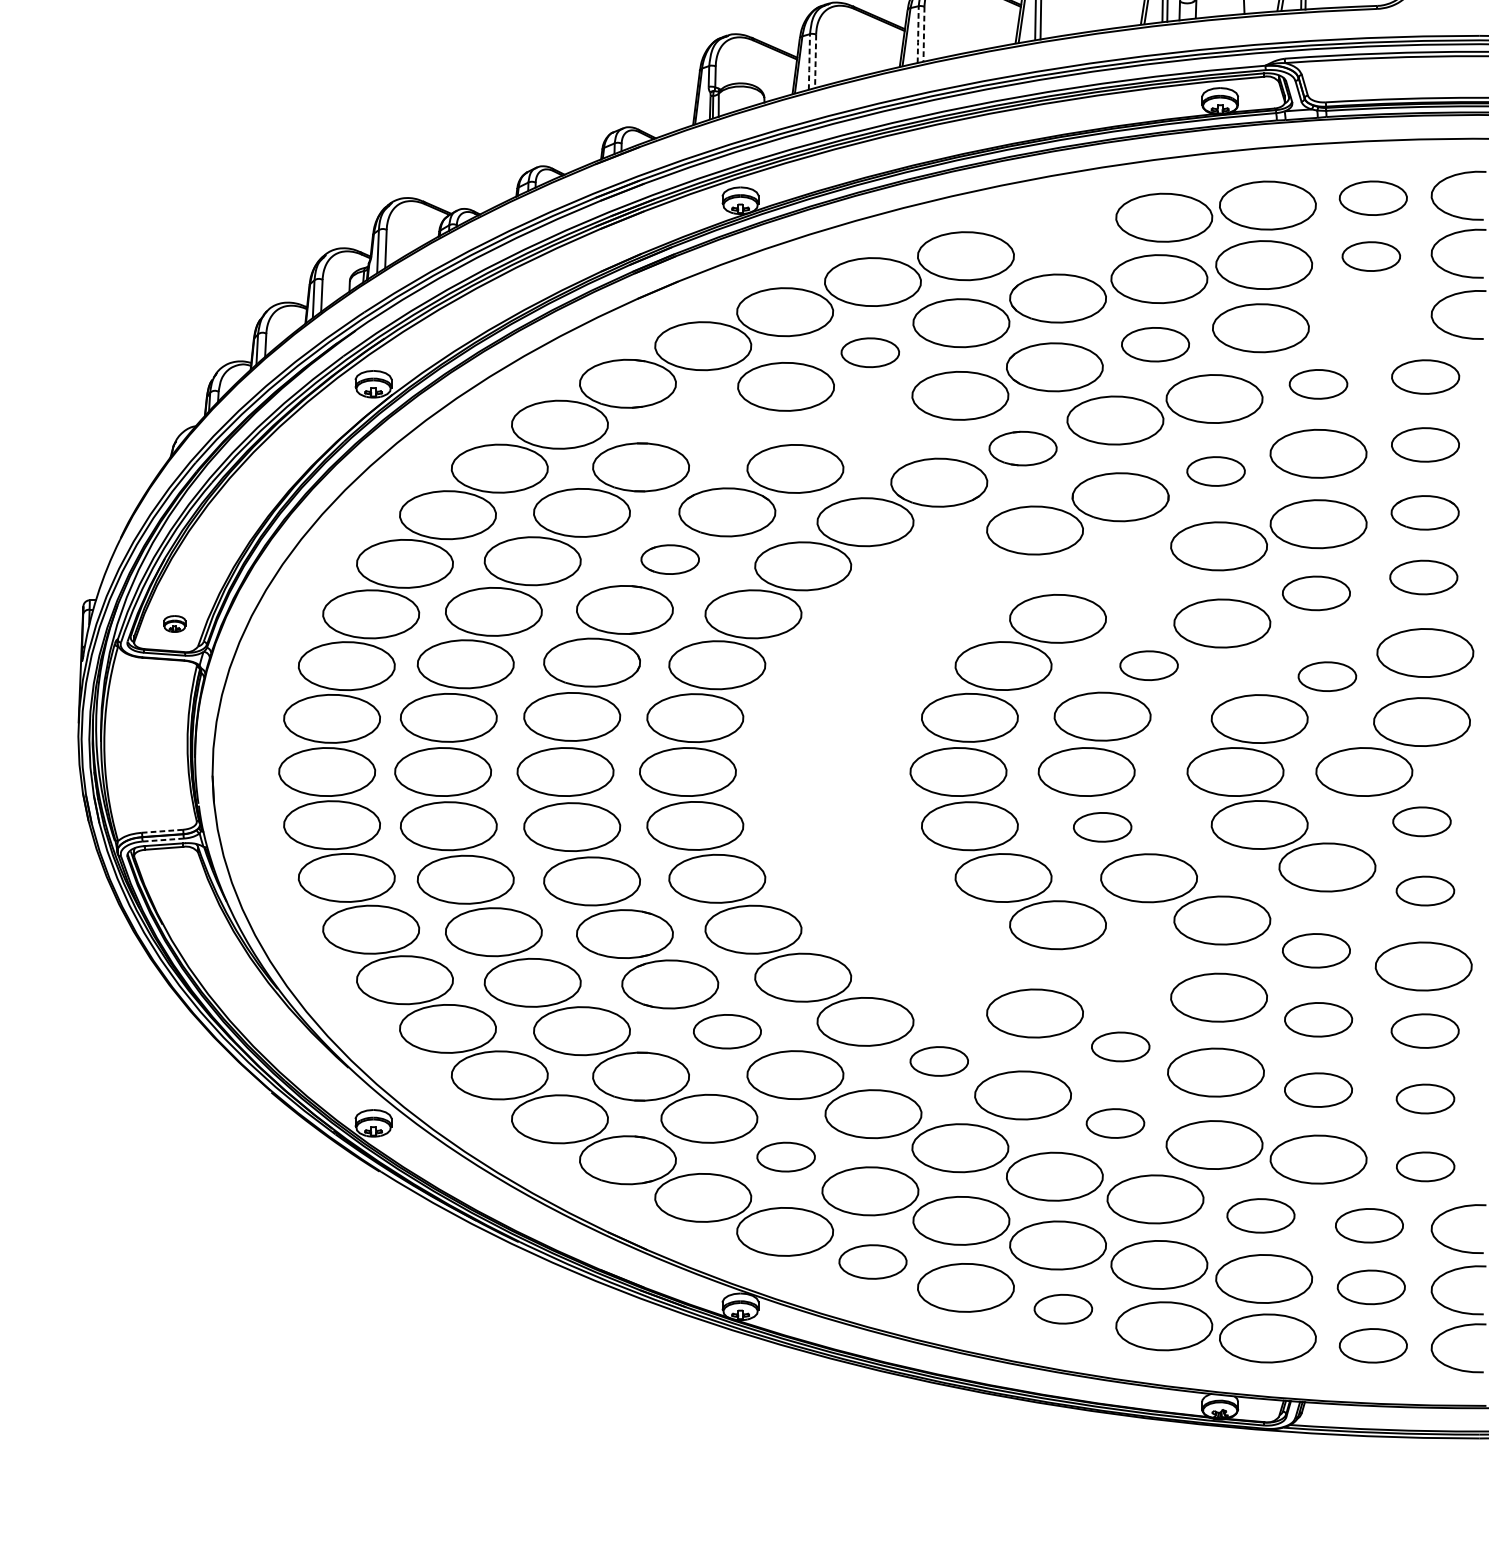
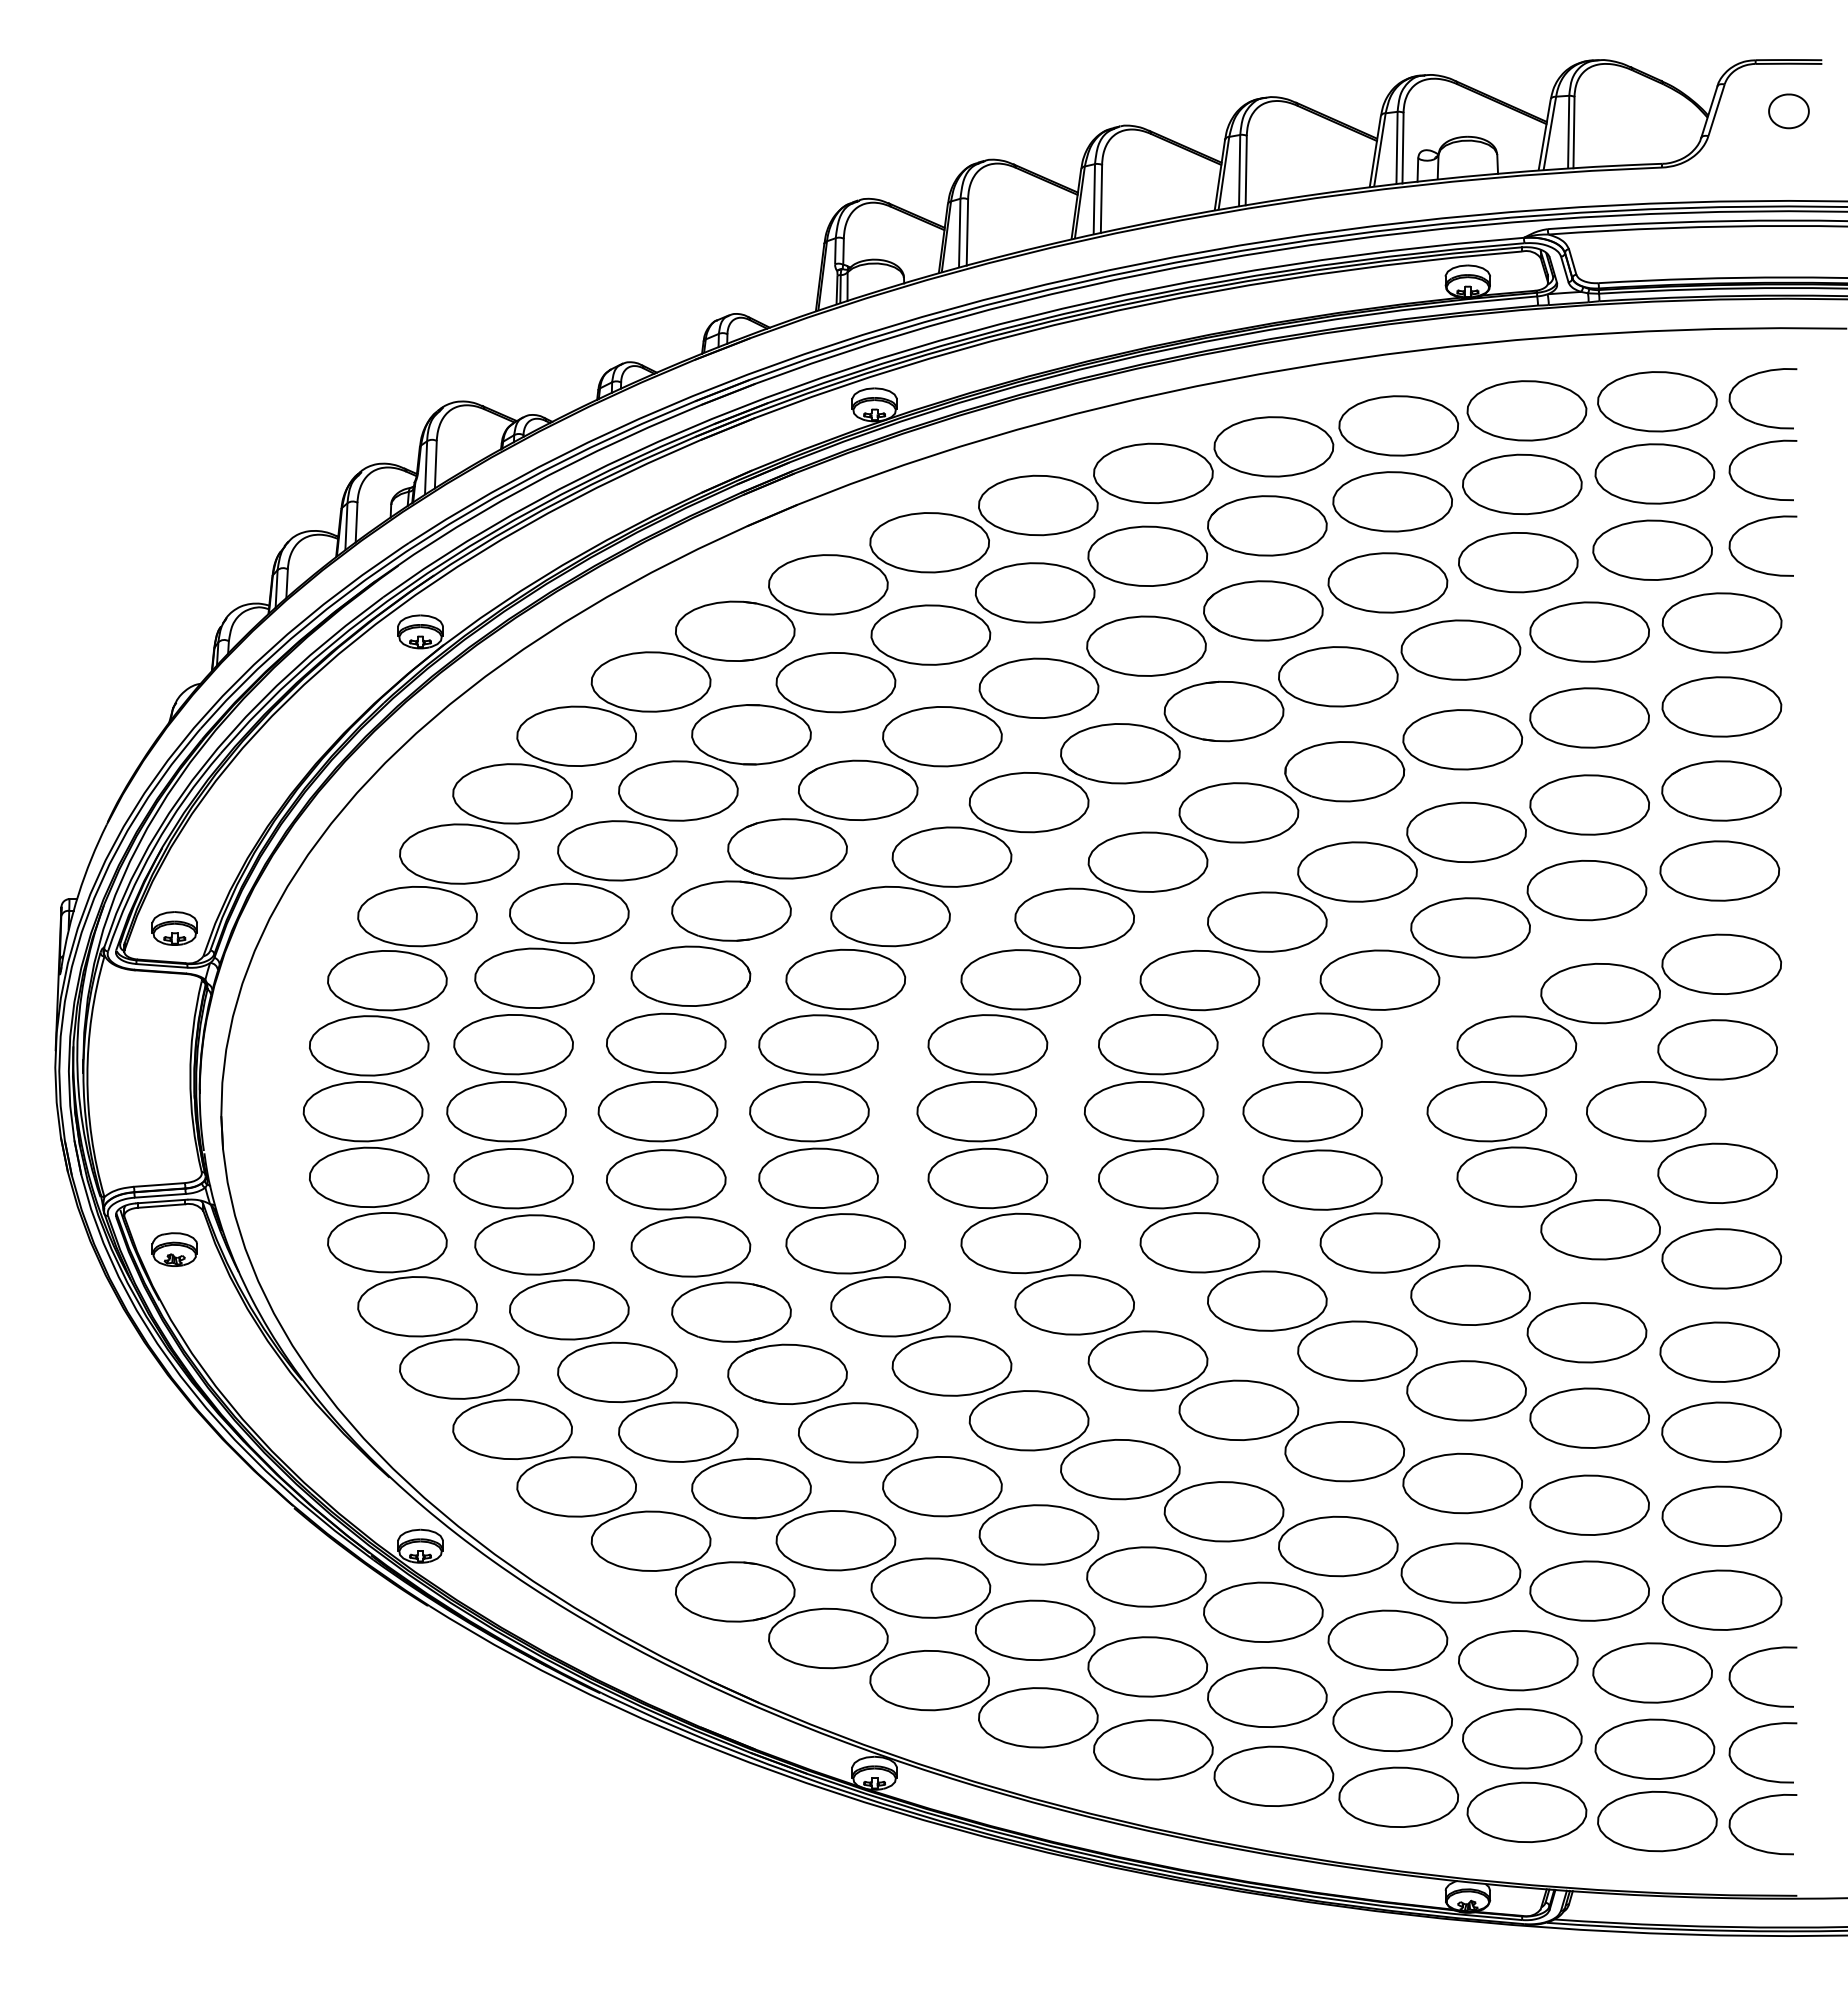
line: (918, 34) -> (1094, 199), dashed -> solid
line: (924, 34) -> (1101, 199), dashed -> solid
line: (809, 62) -> (959, 233), dashed -> solid
line: (815, 62) -> (967, 233), dashed -> solid
part: (1373, 198) -> (1657, 401), size x1.43
part: (1063, 234) -> (1273, 446), added
part: (1370, 256) -> (1654, 473), size x1.67
part: (1369, 317) -> (1652, 549), added
part: (1155, 344) -> (1387, 582), size x1.43
part: (869, 352) -> (1034, 592), size x1.67
part: (1425, 376) -> (1721, 622), size x1.43
part: (1318, 383) -> (1589, 631), size x1.67
part: (708, 425) -> (835, 682), added
part: (873, 429) -> (1038, 687), added
part: (1425, 444) -> (1721, 706), size x1.43
part: (1022, 448) -> (1223, 711), size x1.43
part: (1215, 471) -> (1462, 739), size x1.67
part: (1425, 512) -> (1721, 790), size x1.43
part: (670, 559) -> (787, 848), size x1.67
part: (1130, 577) -> (1357, 871), added
part: (1423, 577) -> (1719, 870), size x1.43
part: (1316, 593) -> (1586, 890), size x1.43
part: (174, 624) -> (174, 928), size x1.67
part: (1148, 665) -> (1379, 979), size x1.67
part: (1327, 676) -> (1600, 993), size x1.67
part: (872, 771) -> (1037, 1110), added
part: (1421, 821) -> (1717, 1172), size x1.67
part: (1102, 826) -> (1322, 1179), size x1.67
line: (162, 830) -> (159, 1184), dashed -> solid
line: (163, 839) -> (160, 1195), dashed -> solid
part: (174, 883) -> (174, 1249), added
part: (1425, 890) -> (1721, 1258), size x1.67
part: (1316, 950) -> (1586, 1332), size x1.43
part: (1130, 965) -> (1357, 1350), added
part: (1318, 1019) -> (1589, 1417), size x1.43
part: (1425, 1030) -> (1721, 1431), size x1.43
part: (727, 1031) -> (858, 1432), size x1.43
part: (1120, 1046) -> (1344, 1451), size x1.67
part: (939, 1061) -> (1120, 1469), size x1.67
part: (1318, 1089) -> (1589, 1504), size x1.43
part: (1425, 1098) -> (1721, 1515), size x1.67
part: (1115, 1123) -> (1338, 1546), size x1.67
part: (785, 1156) -> (930, 1587), size x1.67
part: (1425, 1166) -> (1721, 1599), size x1.67
part: (1261, 1215) -> (1518, 1660), size x1.43
part: (1369, 1225) -> (1652, 1672), size x1.43
part: (873, 1261) -> (1038, 1717), size x1.43
part: (1370, 1286) -> (1654, 1748), size x1.43
part: (1063, 1308) -> (1273, 1775), size x1.67
part: (1373, 1345) -> (1657, 1821), size x1.43

